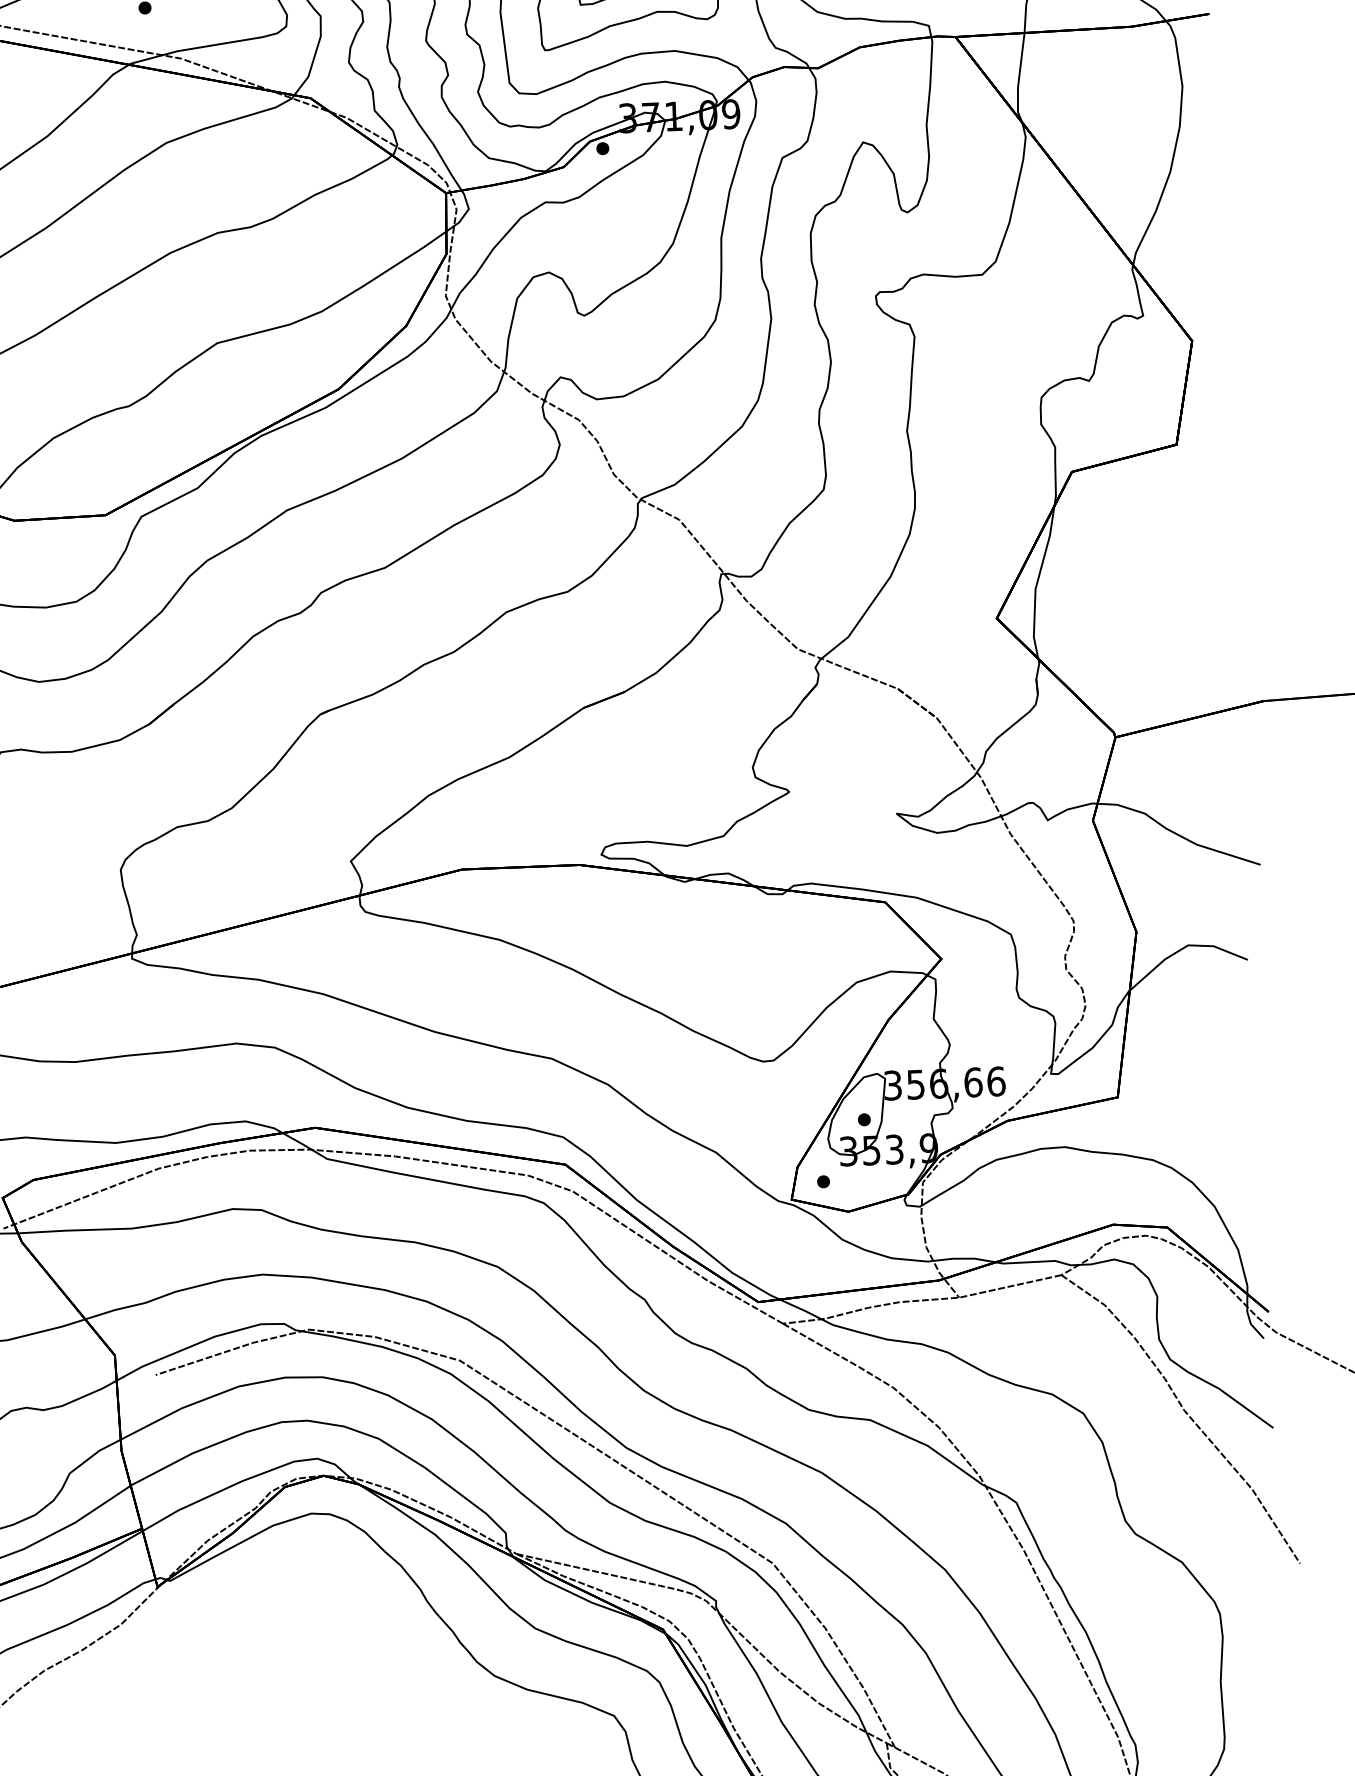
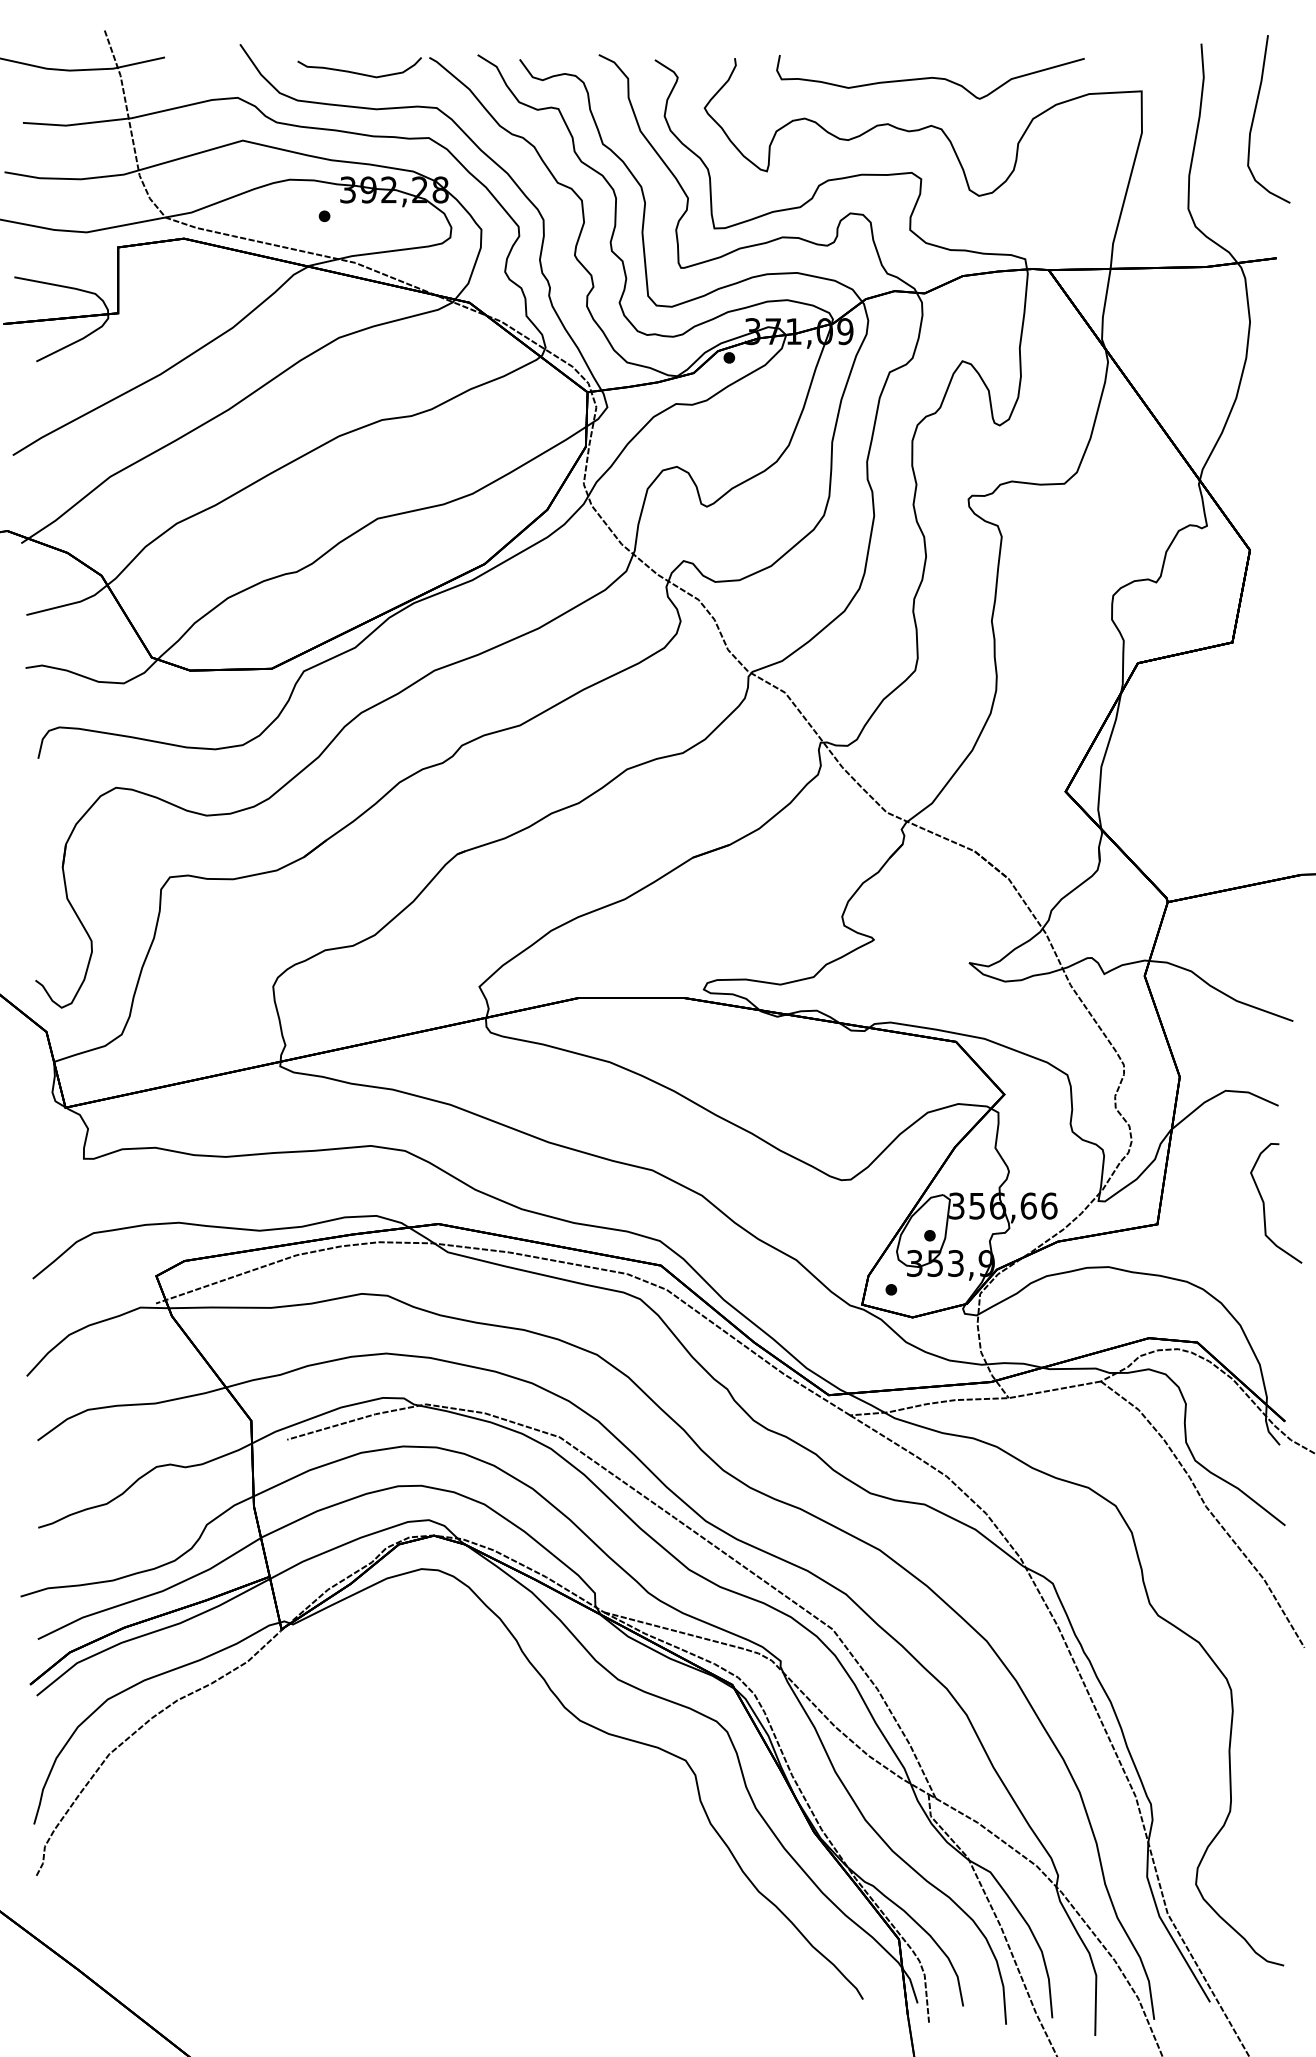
curve: (1236, 1069) -> (1264, 1203), added

